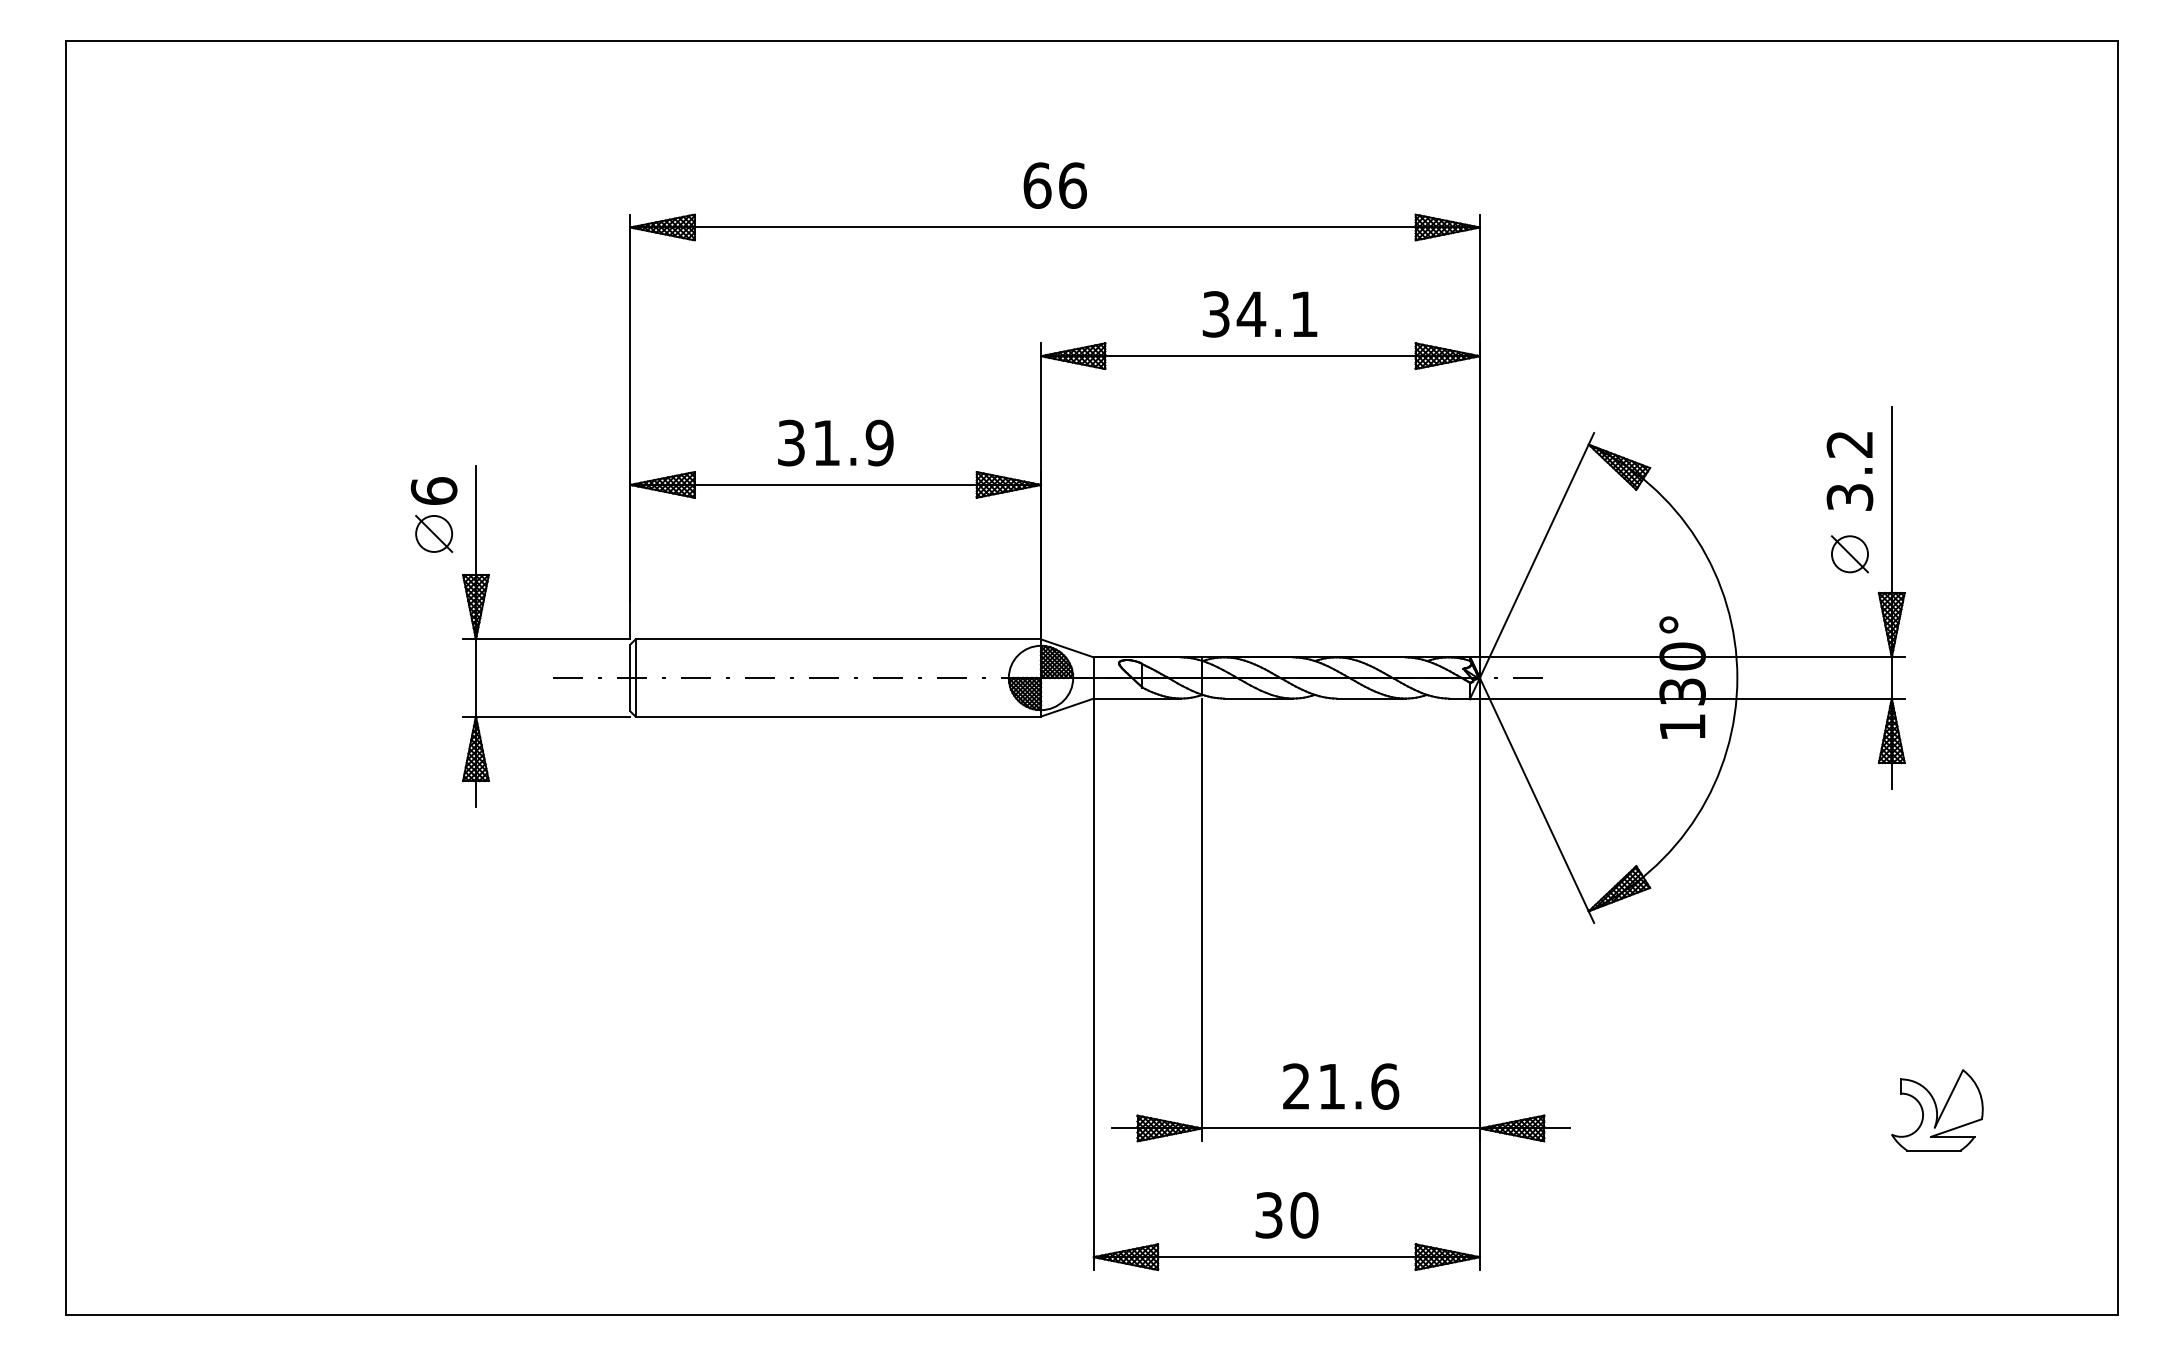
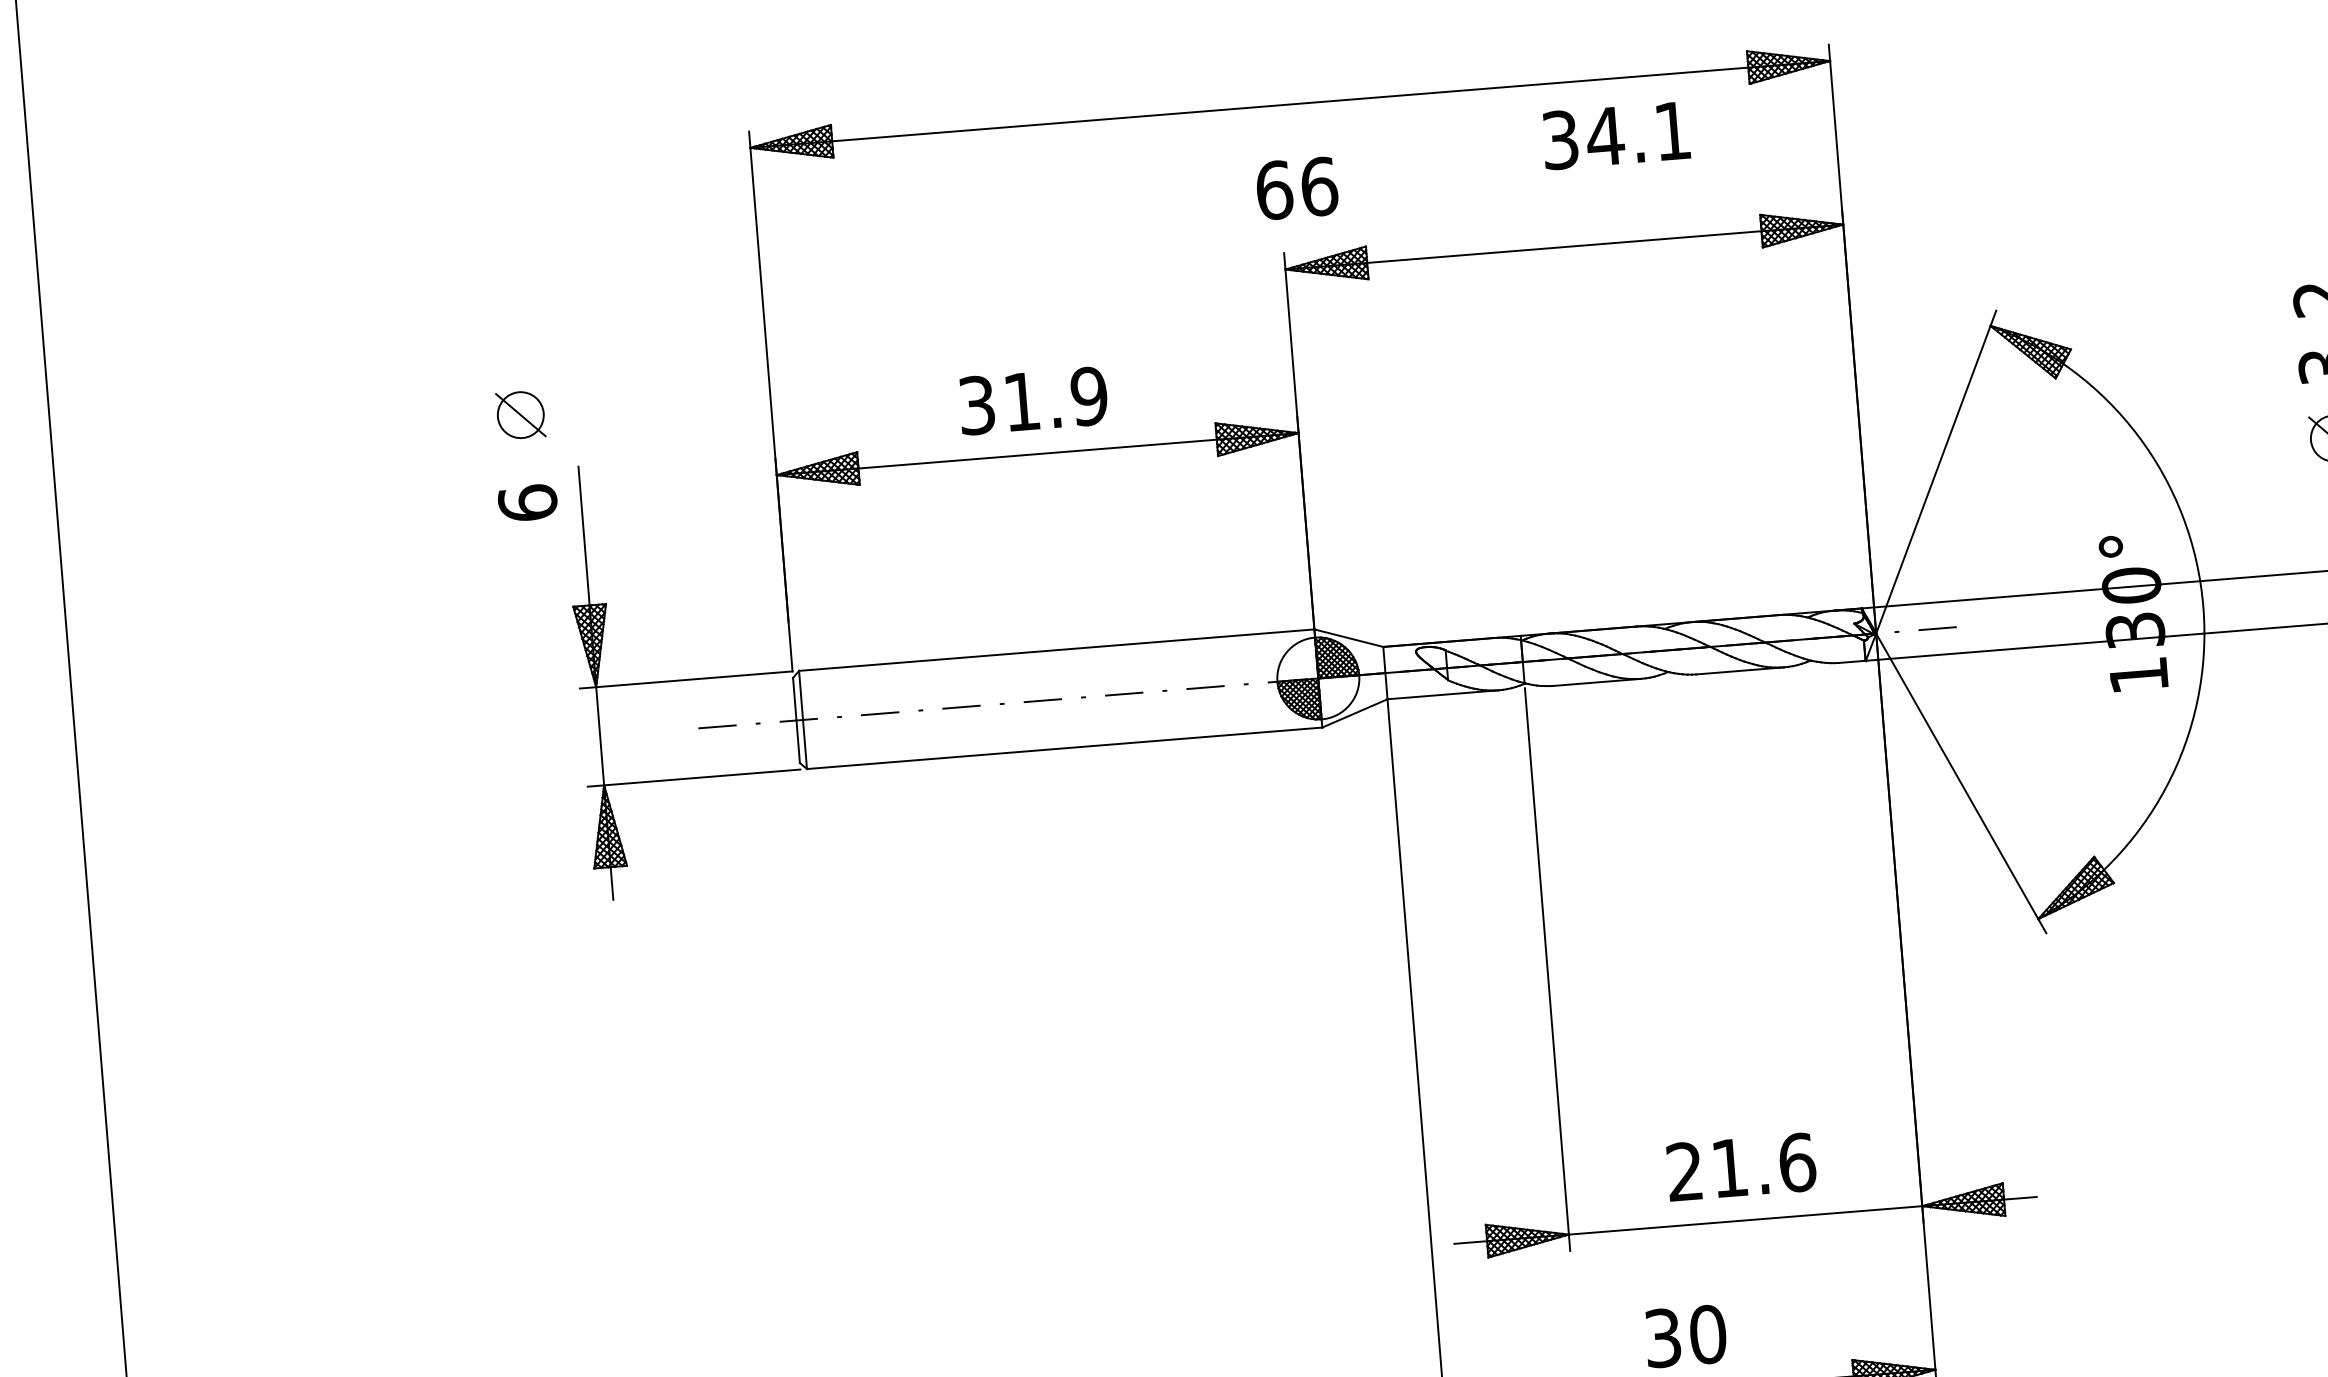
text: (1054, 185) -> (1296, 188), moved
text: (1259, 314) -> (1615, 135), moved
part: (434, 533) -> (521, 414), moved

